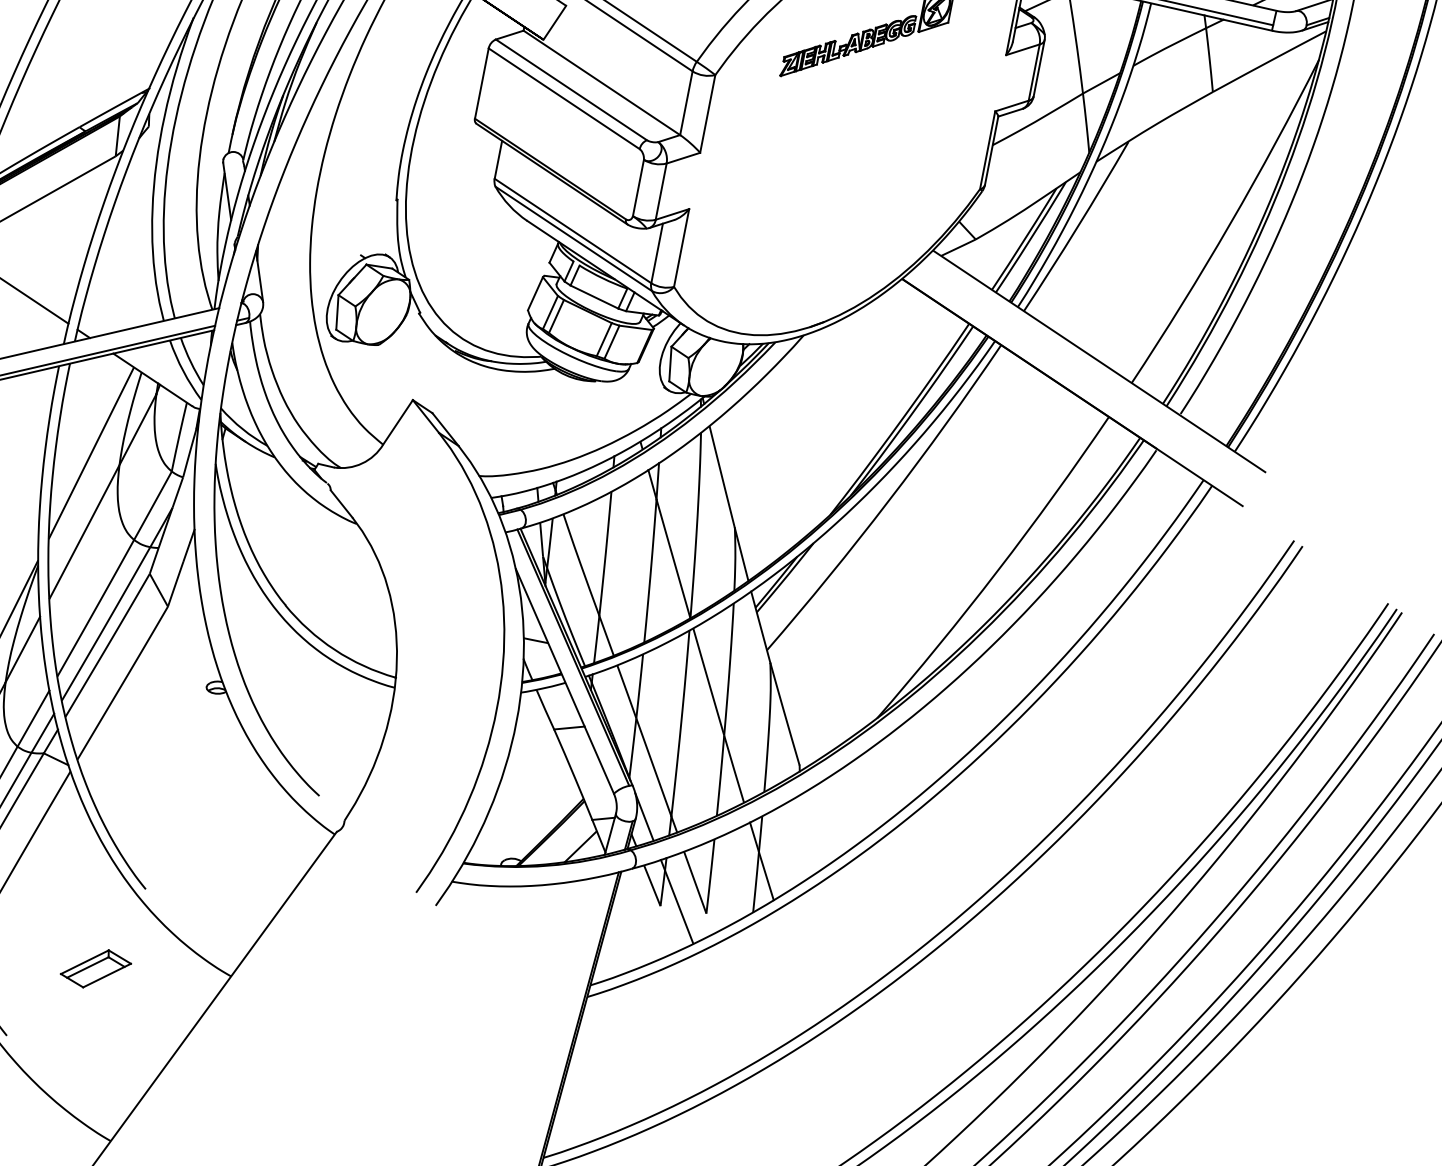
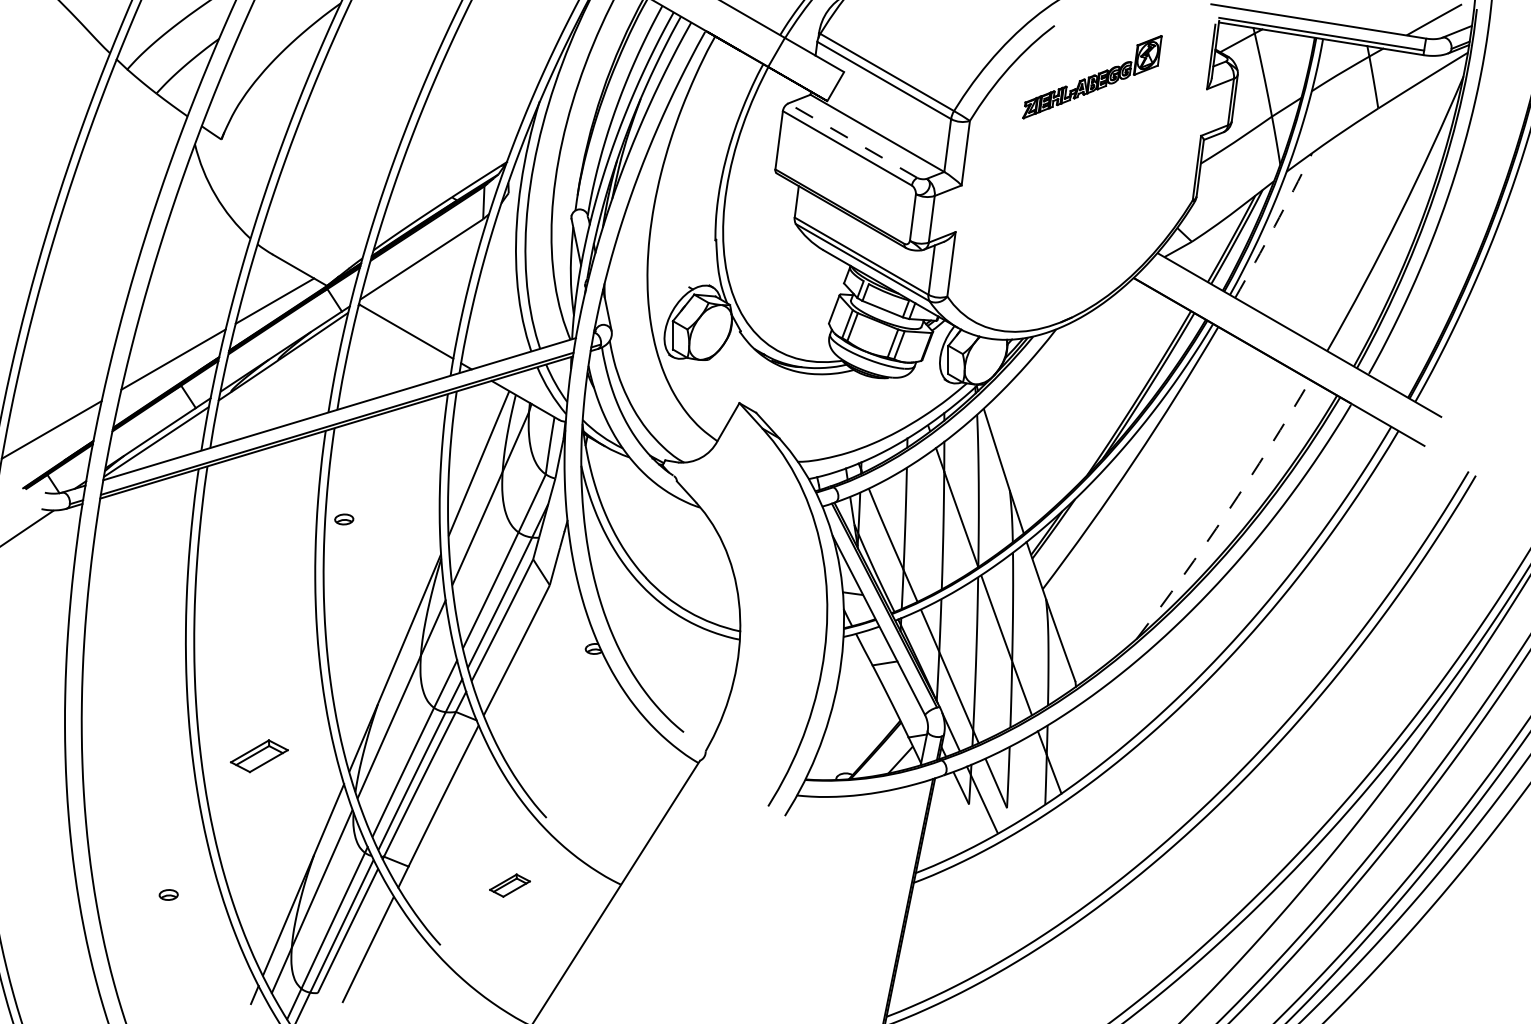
line: (571, 89) -> (852, 140), solid -> dashed
arc: (1077, 227) -> (1274, 226), solid -> dashed
arc: (997, 571) -> (1227, 512), solid -> dashed
part: (95, 968) -> (509, 885), size x0.7

